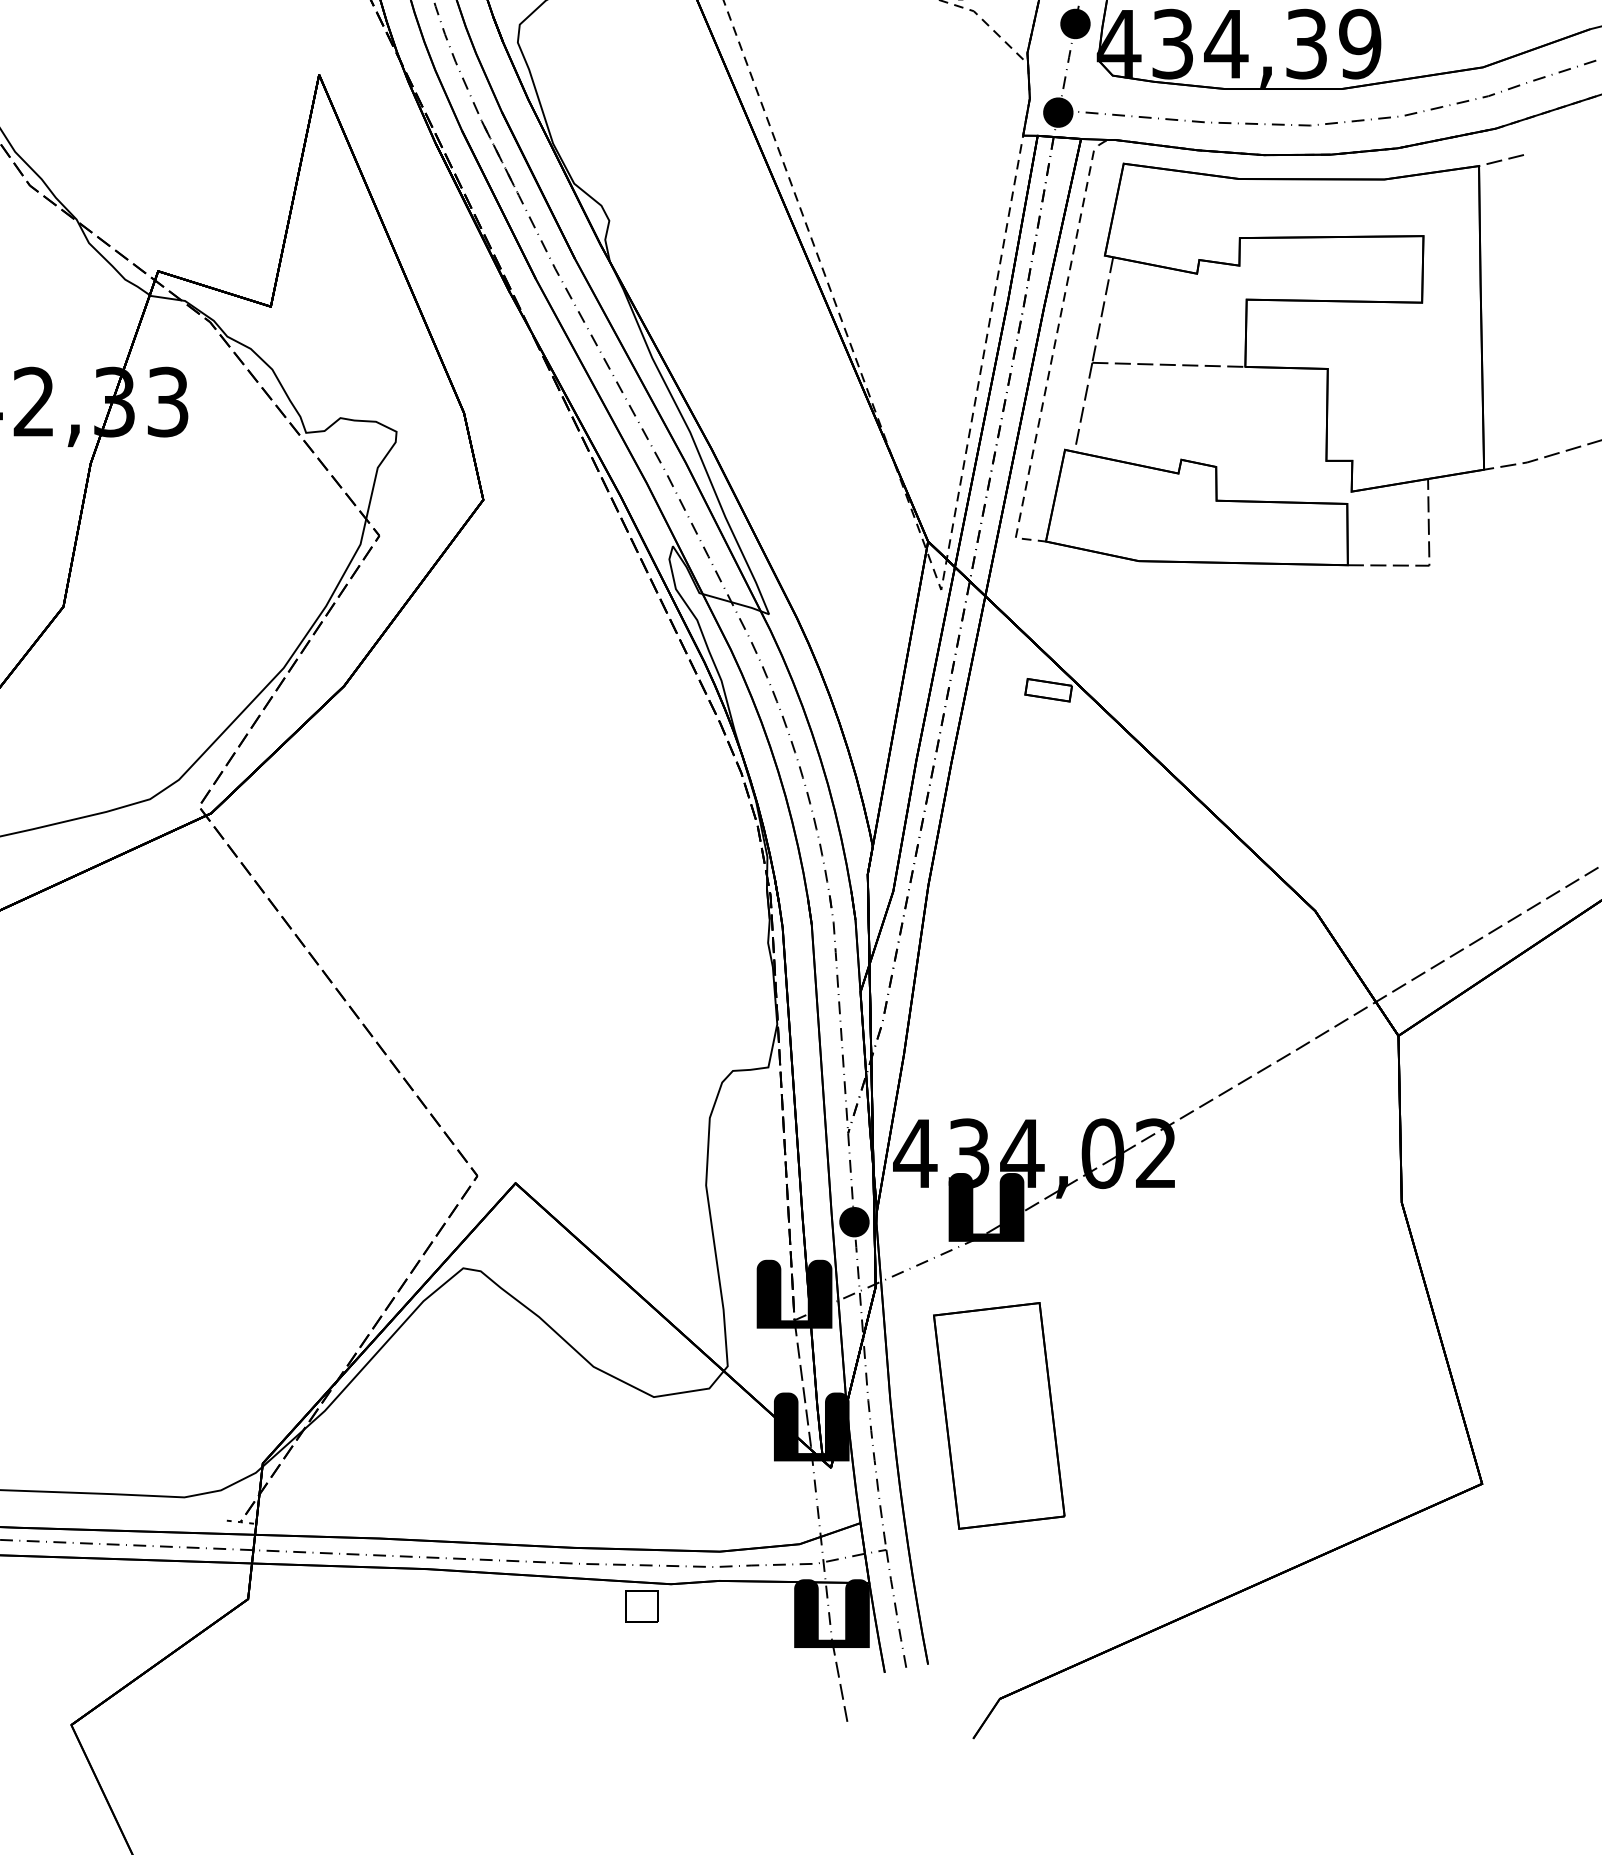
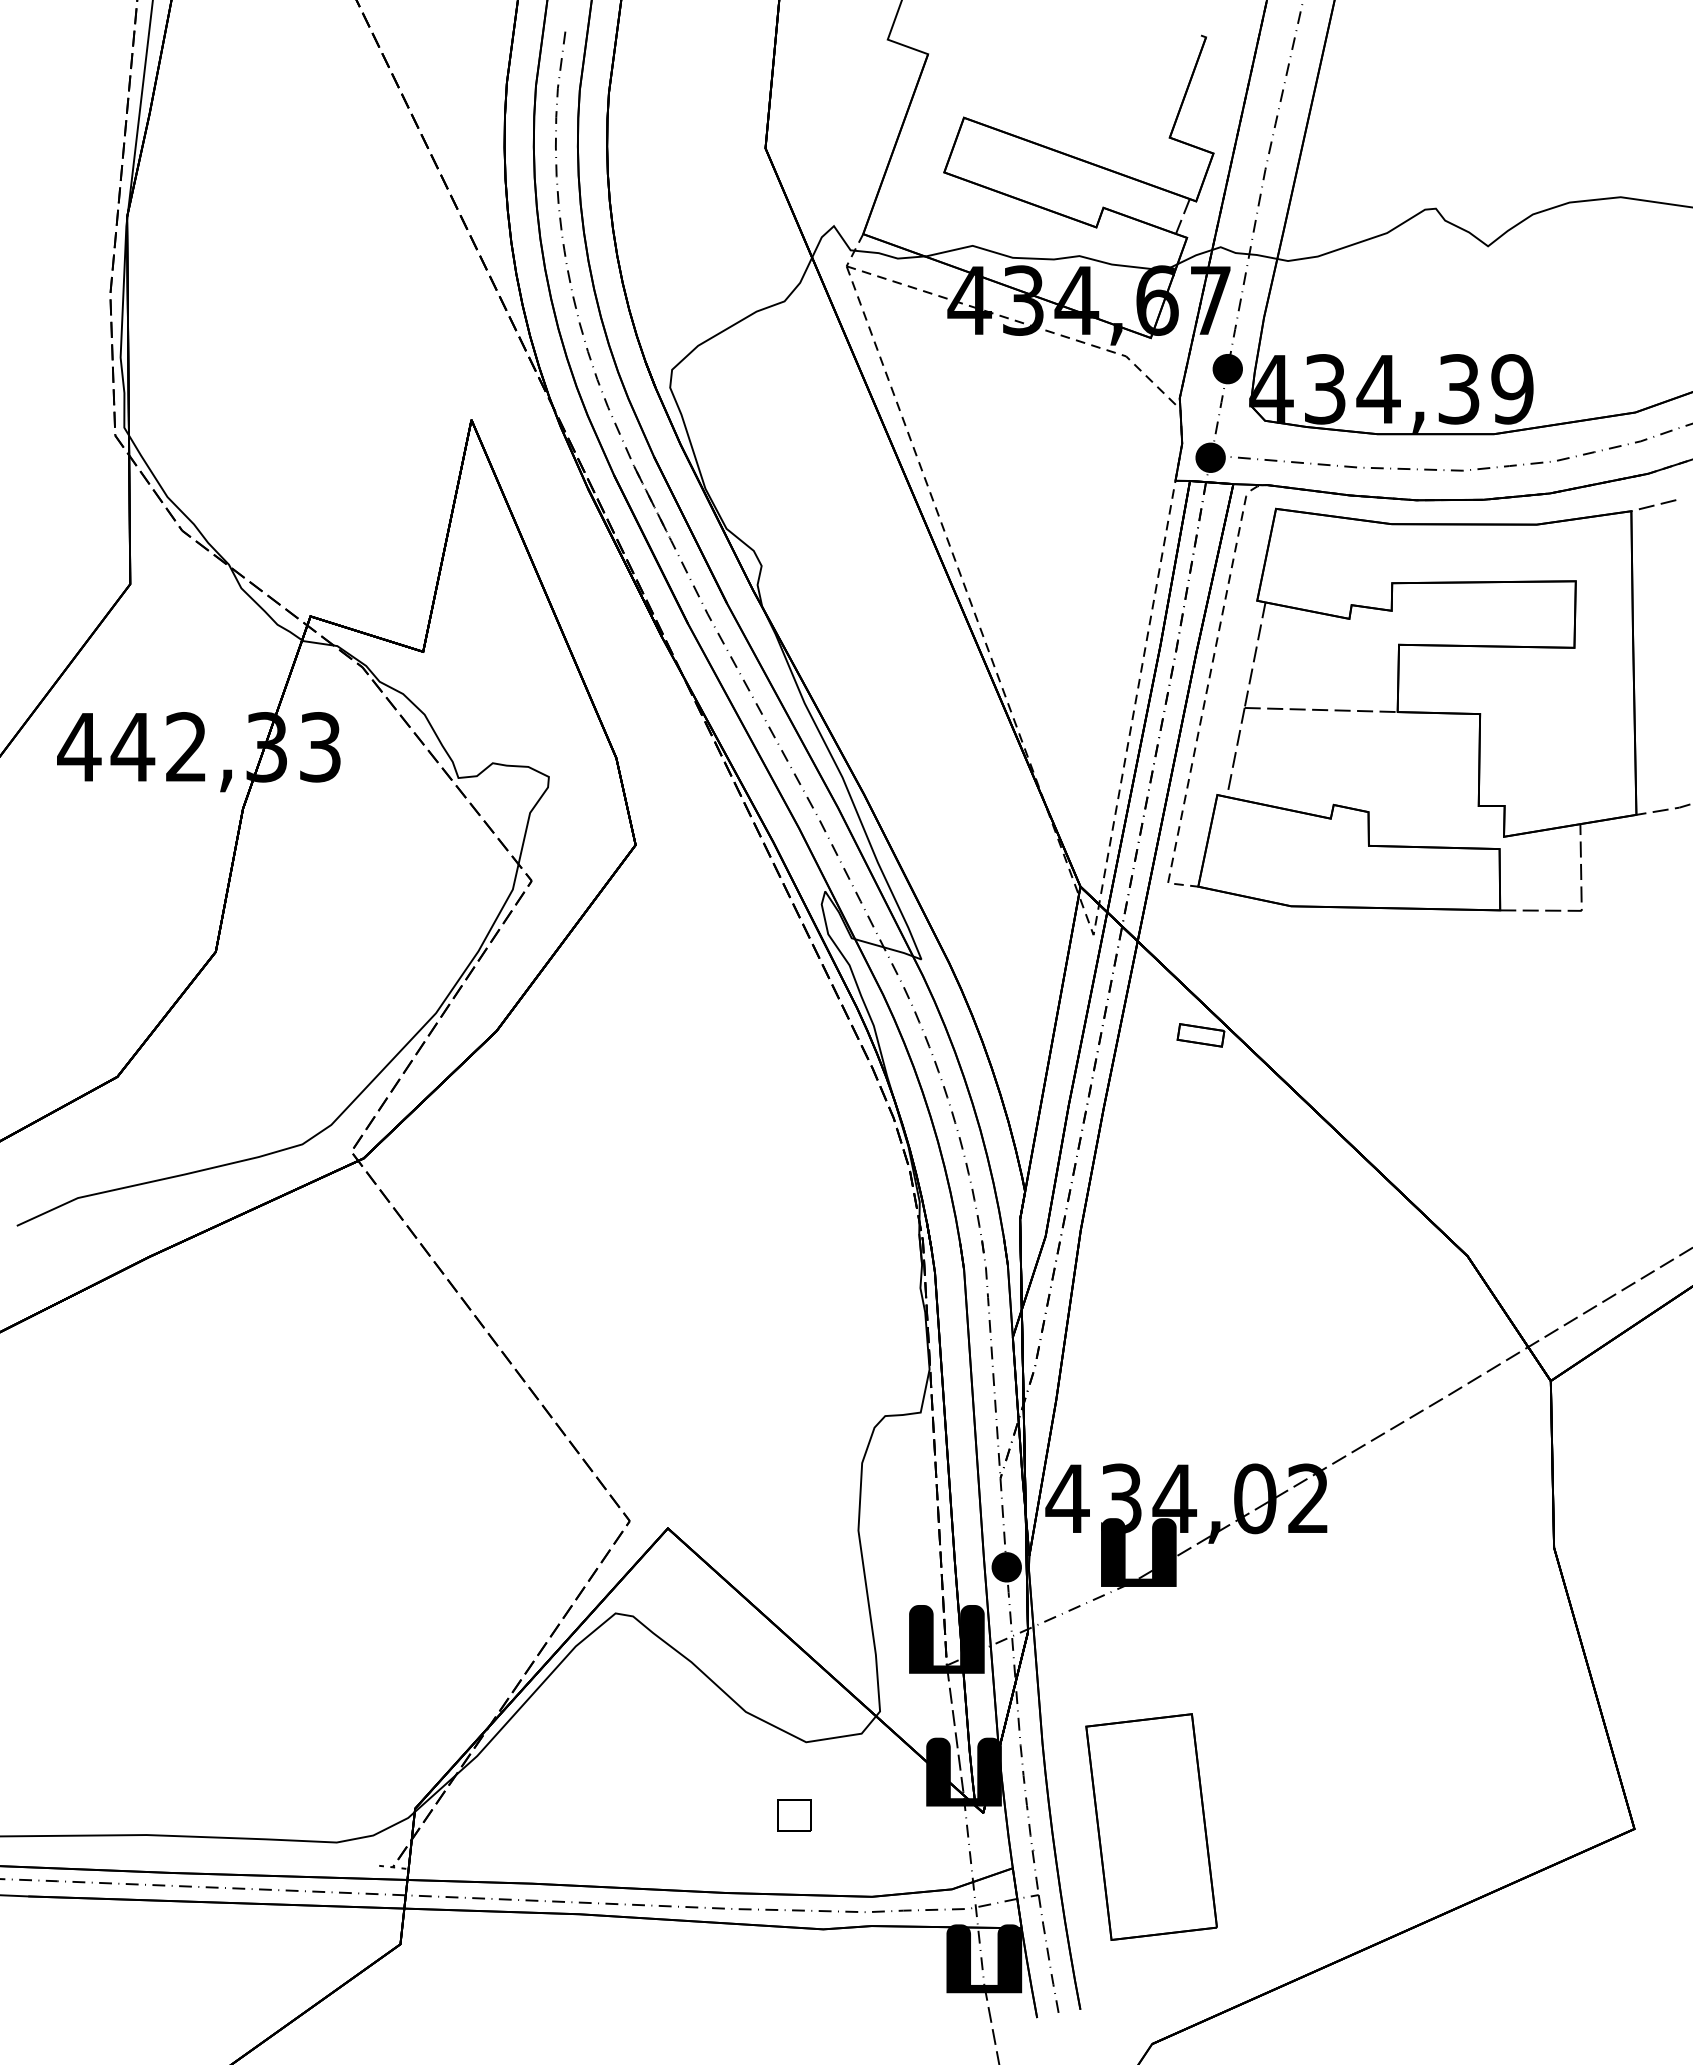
part: (999, 1415) -> (1151, 1826), moved
part: (642, 1606) -> (794, 1815), moved

